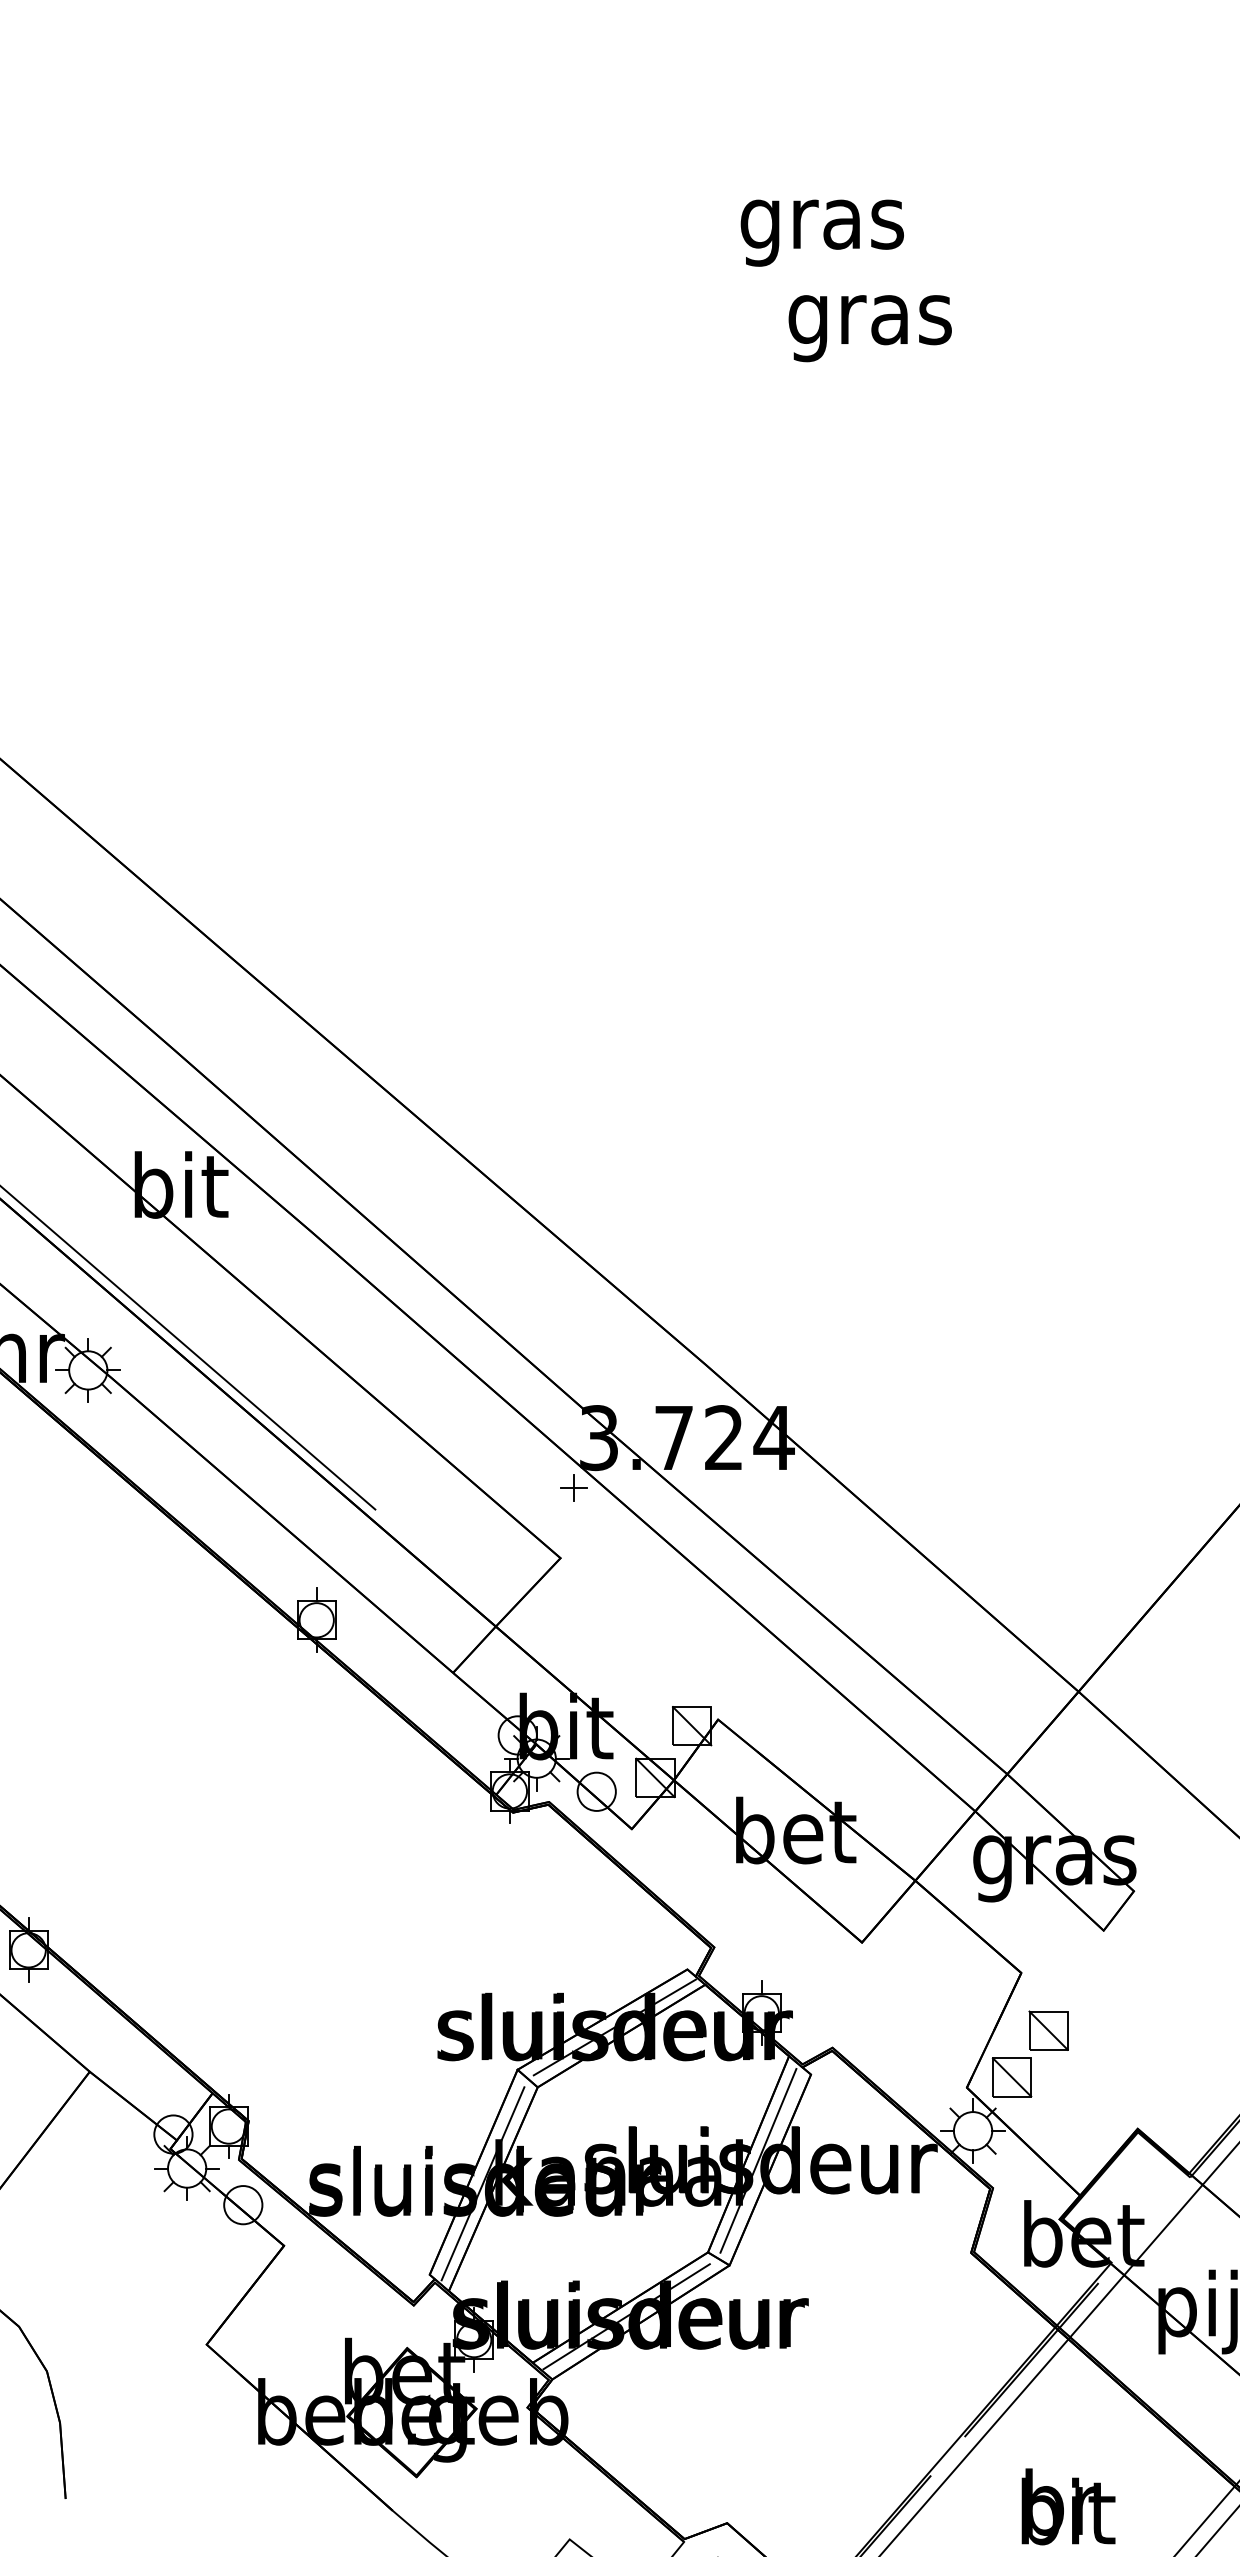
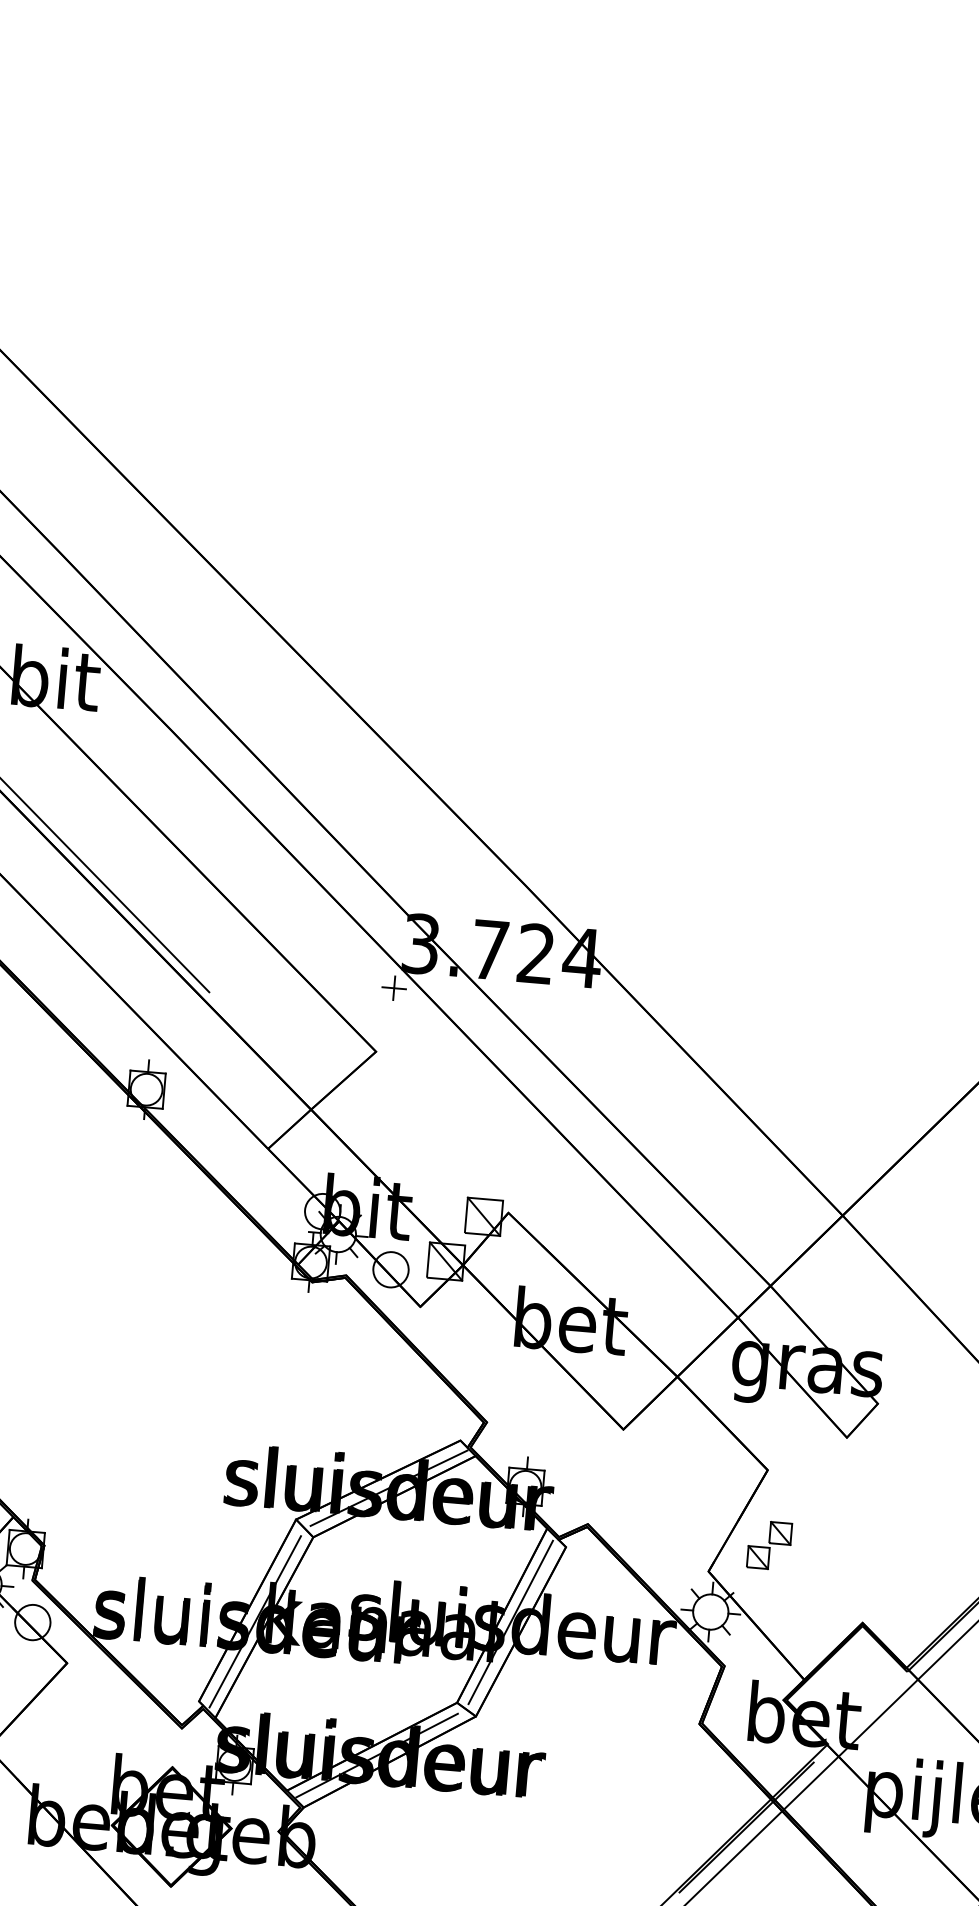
part: (1029, 2053) -> (768, 1544), size x0.6

